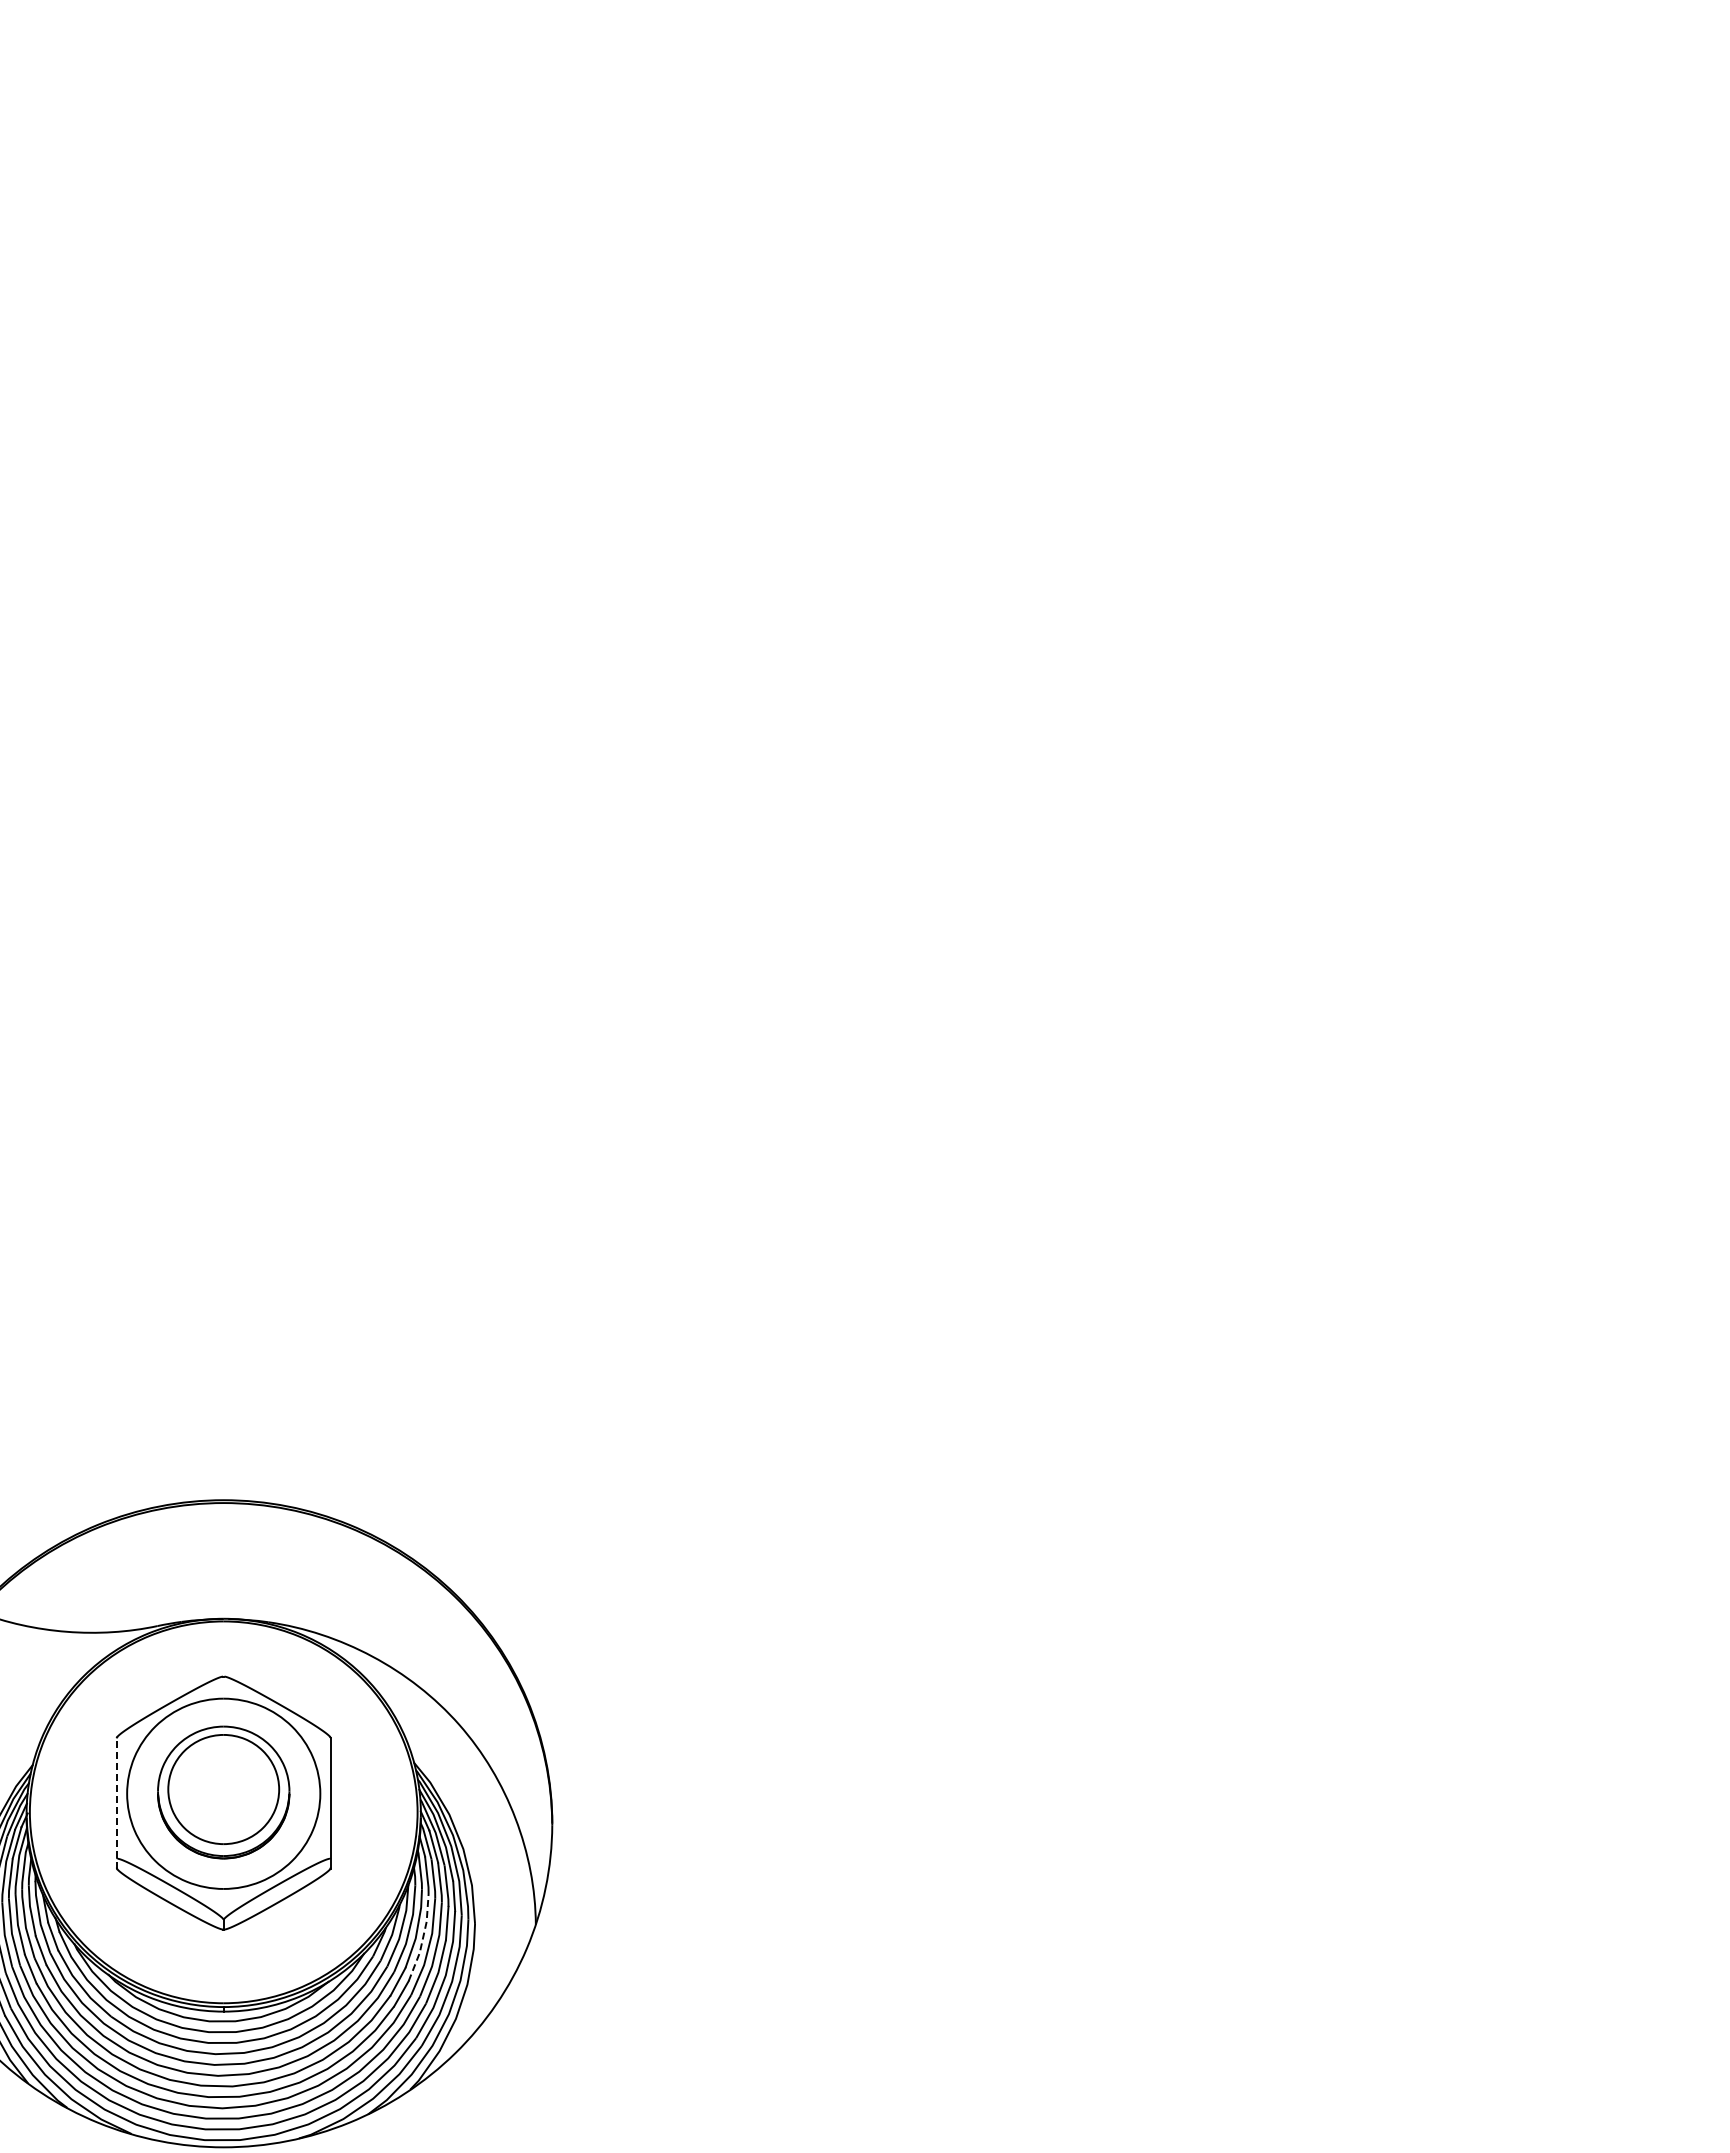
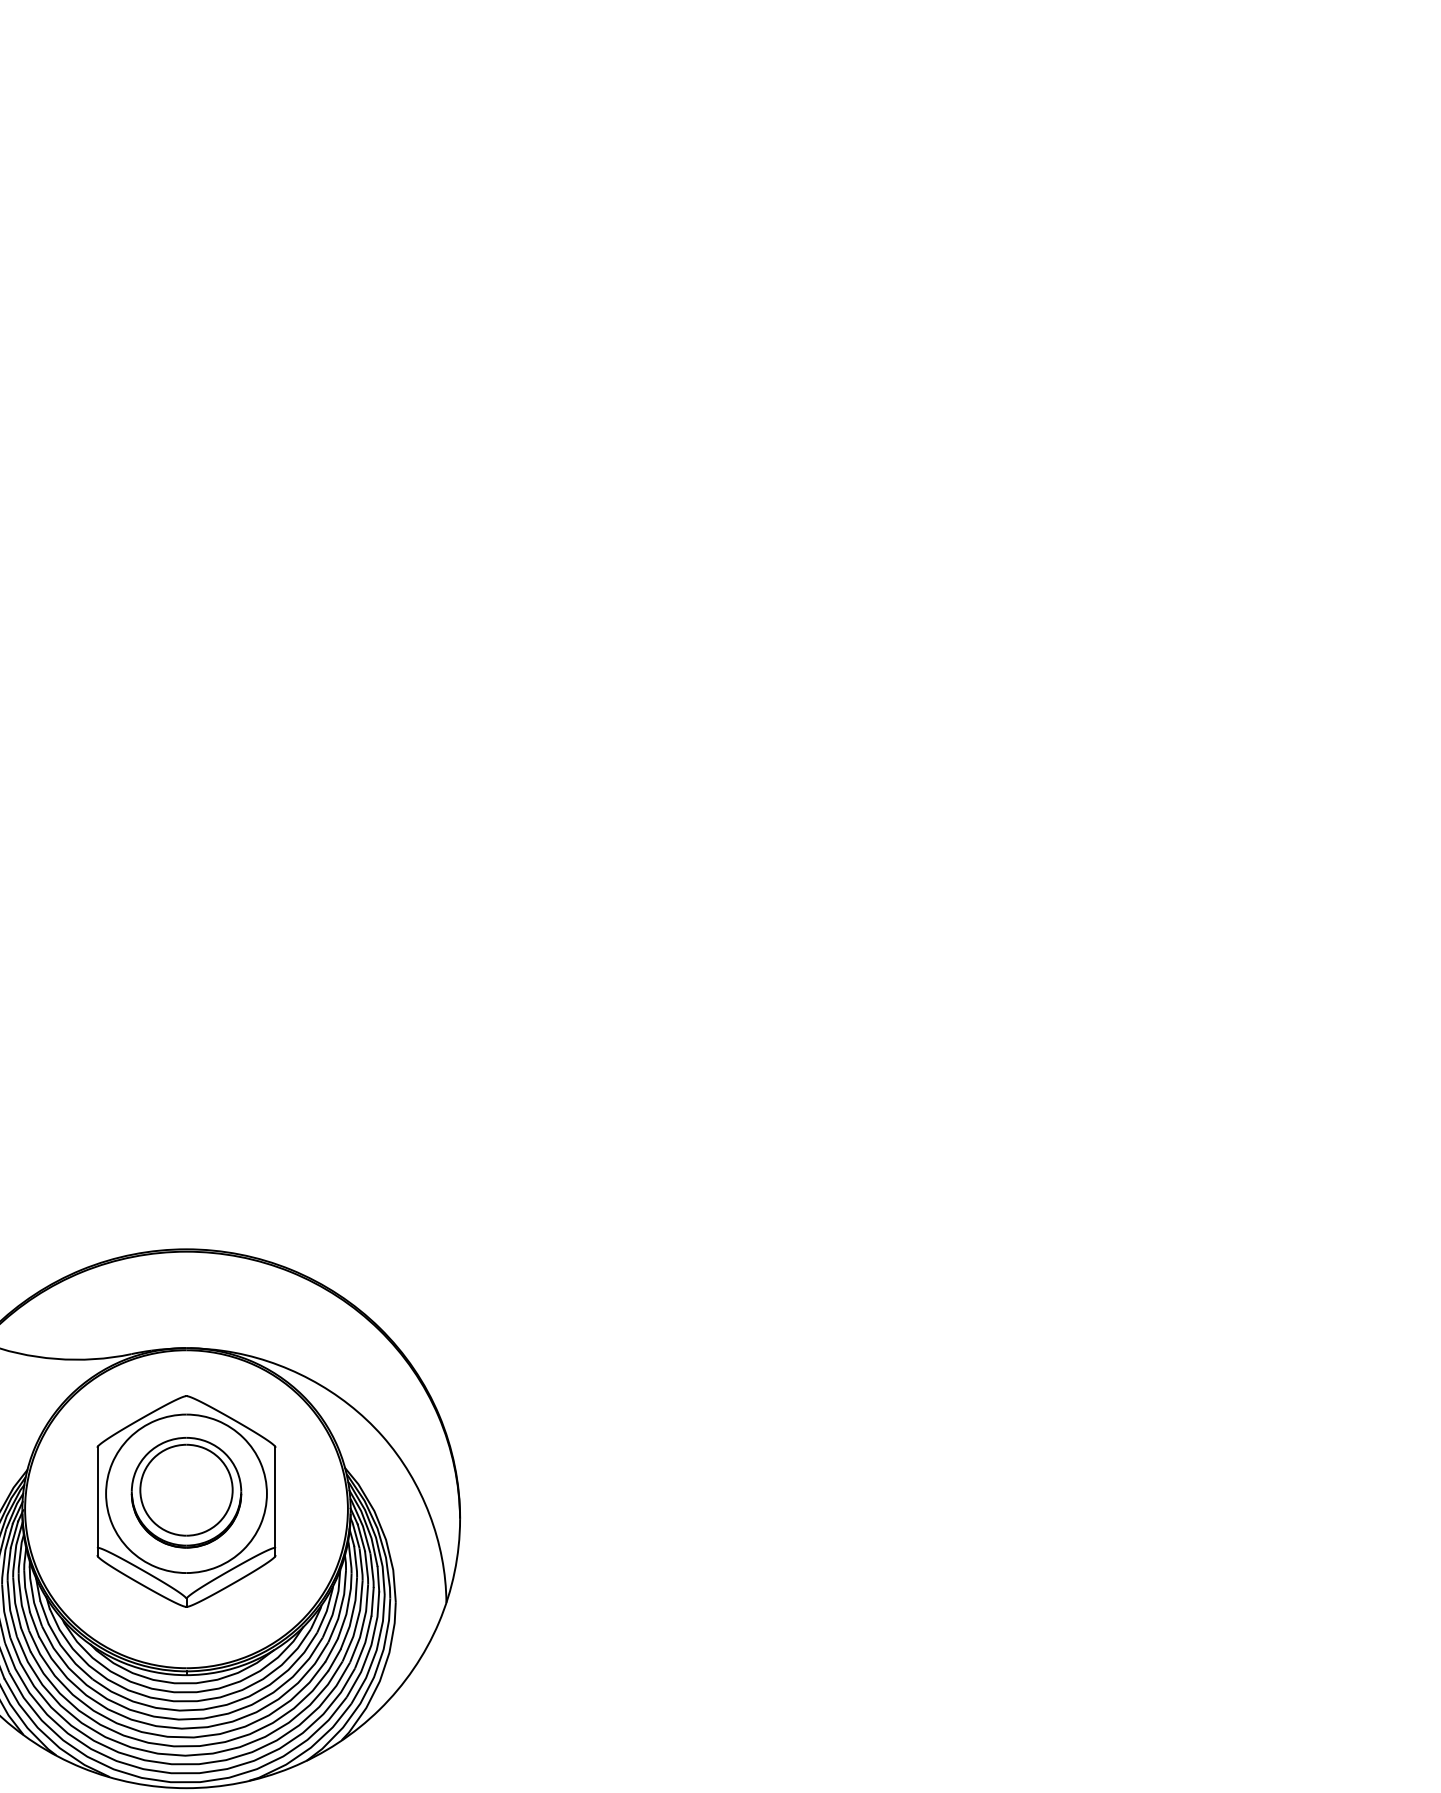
line: (116, 1803) -> (97, 1501), dashed -> solid
line: (423, 1938) -> (352, 1614), dashed -> solid

